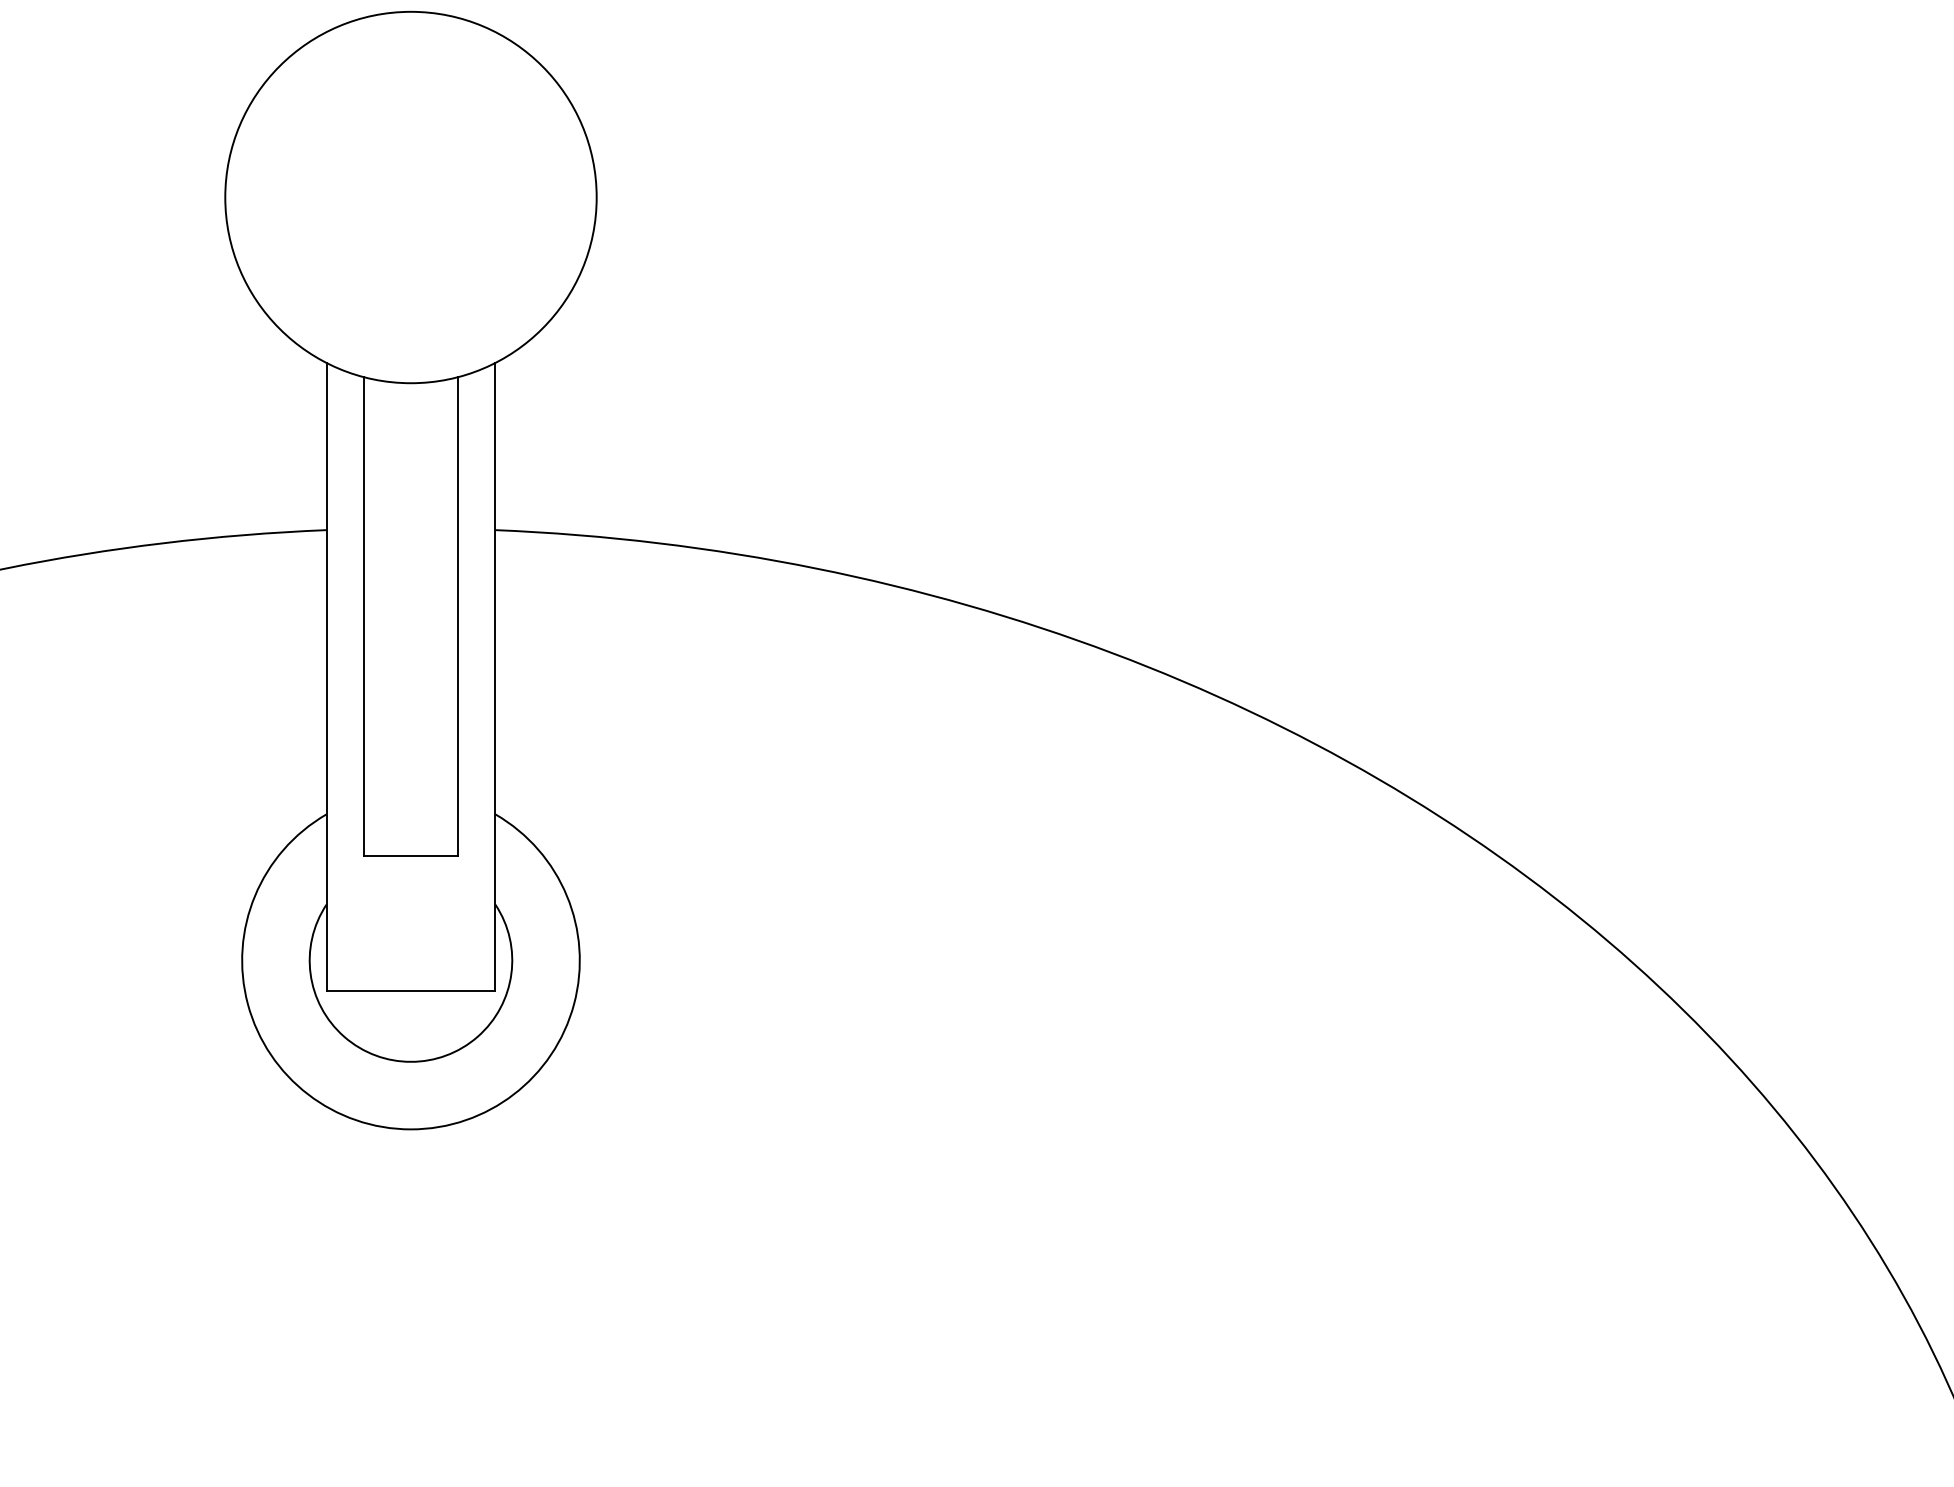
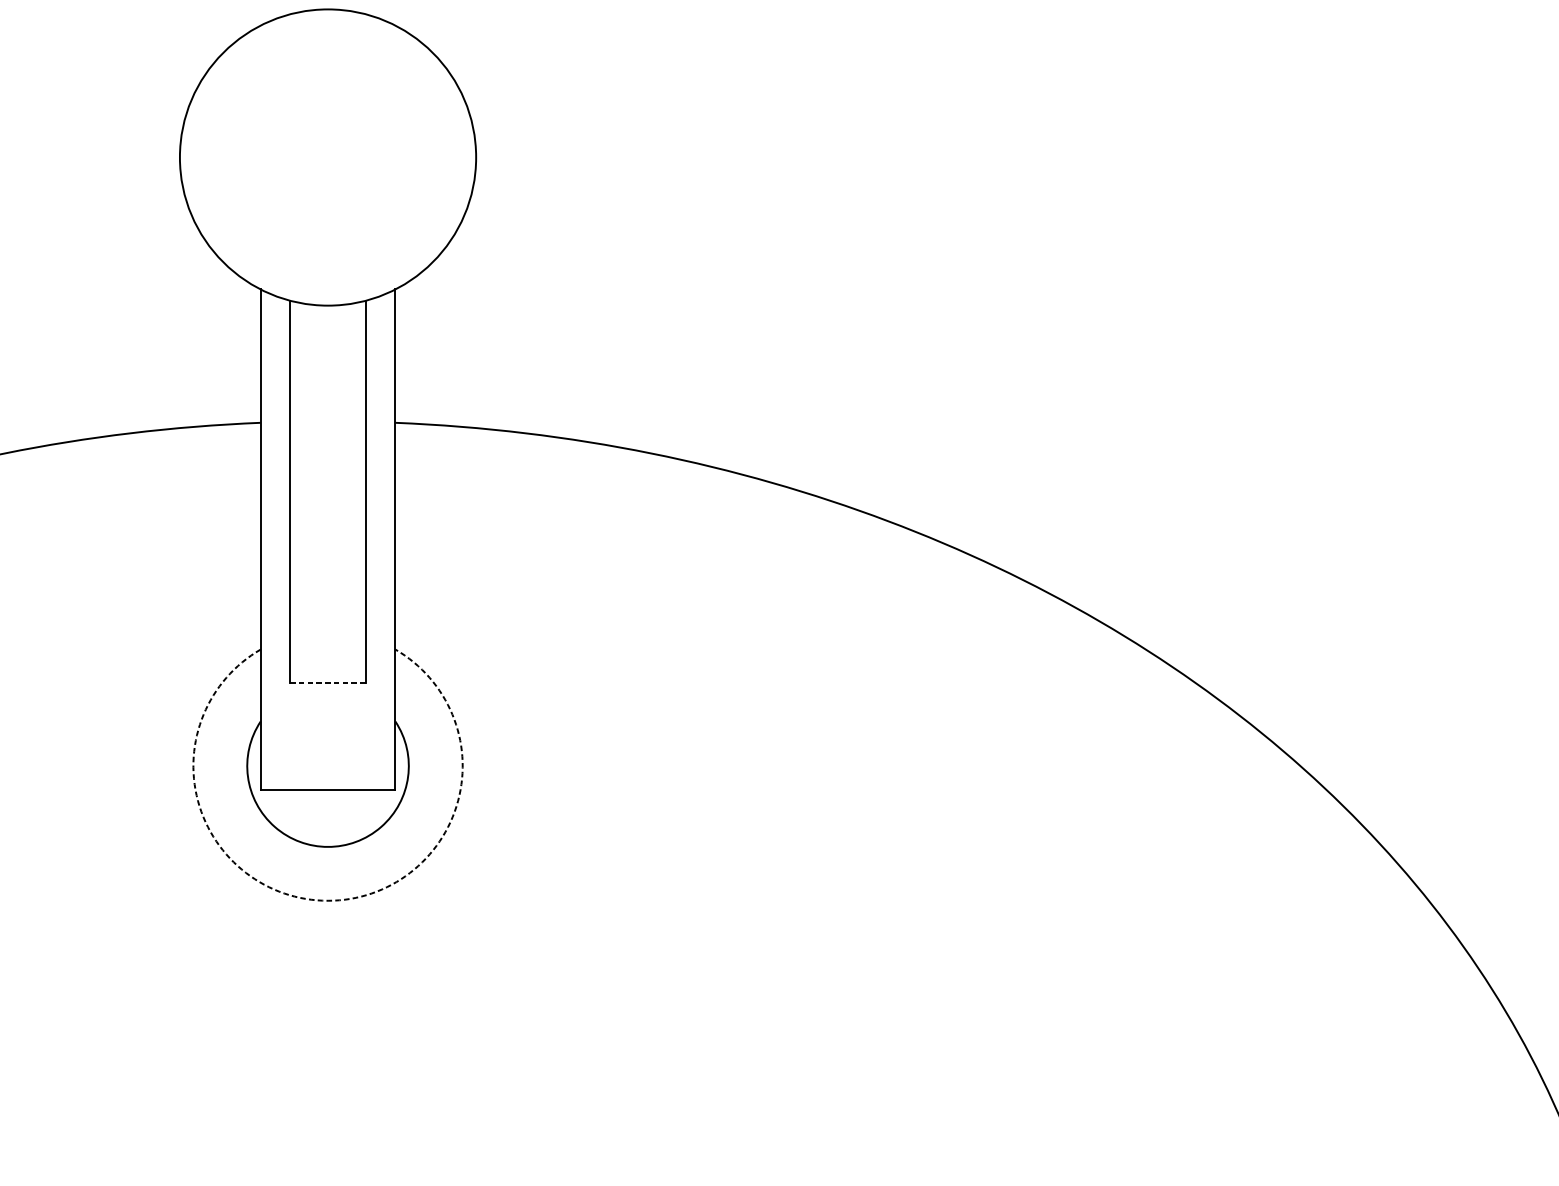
line: (410, 855) -> (327, 682), solid -> dashed
arc: (410, 1129) -> (327, 900), solid -> dashed

